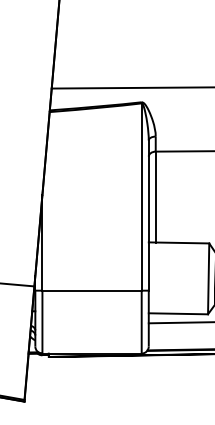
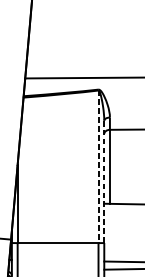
line: (141, 197) -> (98, 167), solid -> dashed
line: (148, 215) -> (104, 181), solid -> dashed

